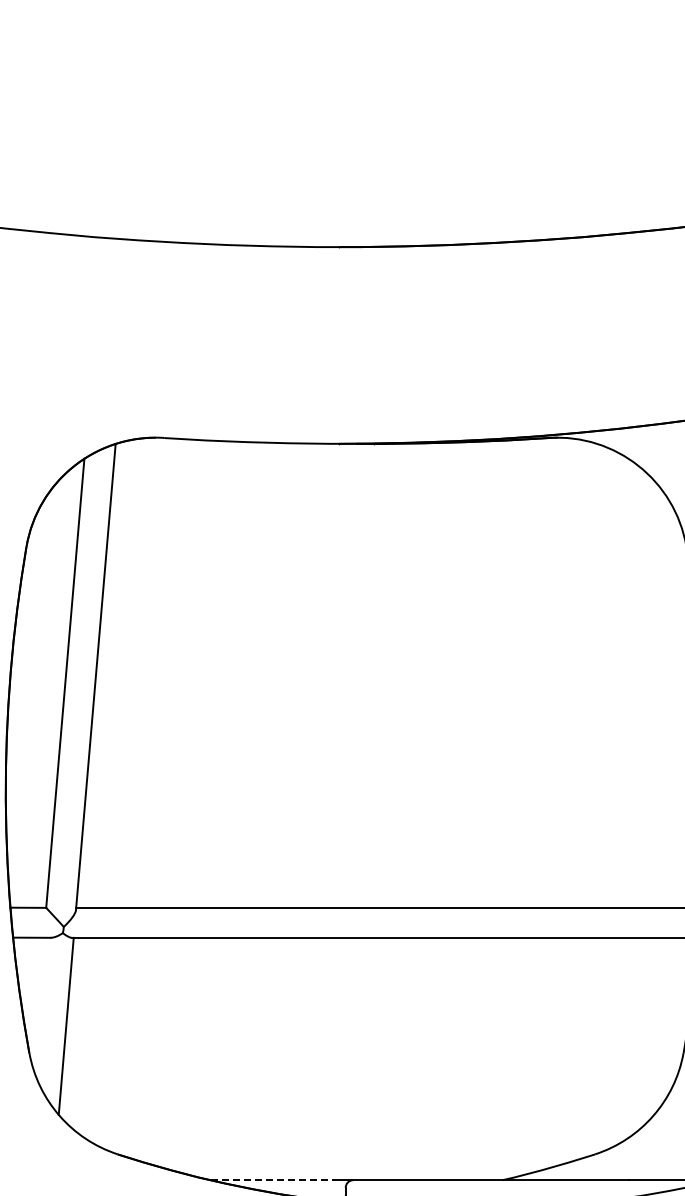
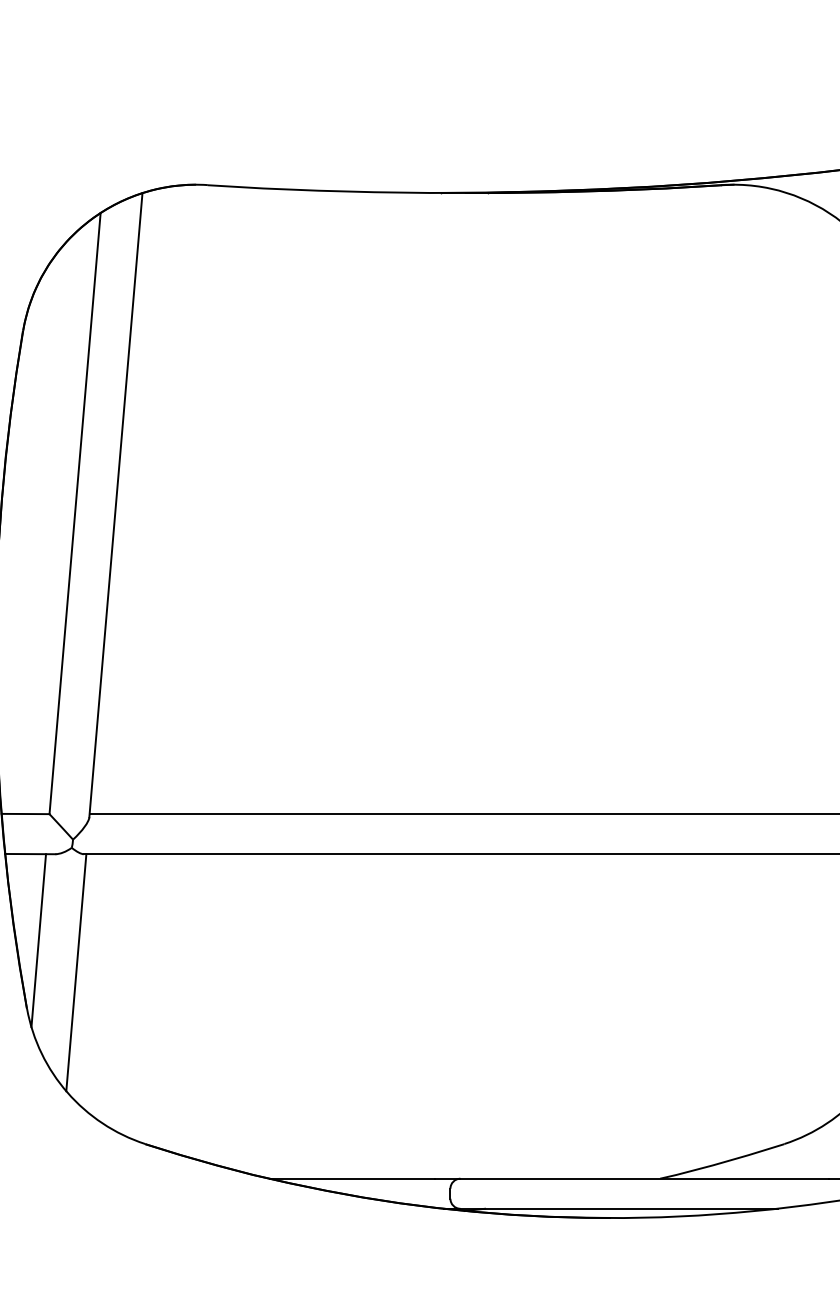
line: (37, 1001) -> (37, 939), added
line: (272, 1180) -> (352, 1179), dashed -> solid

